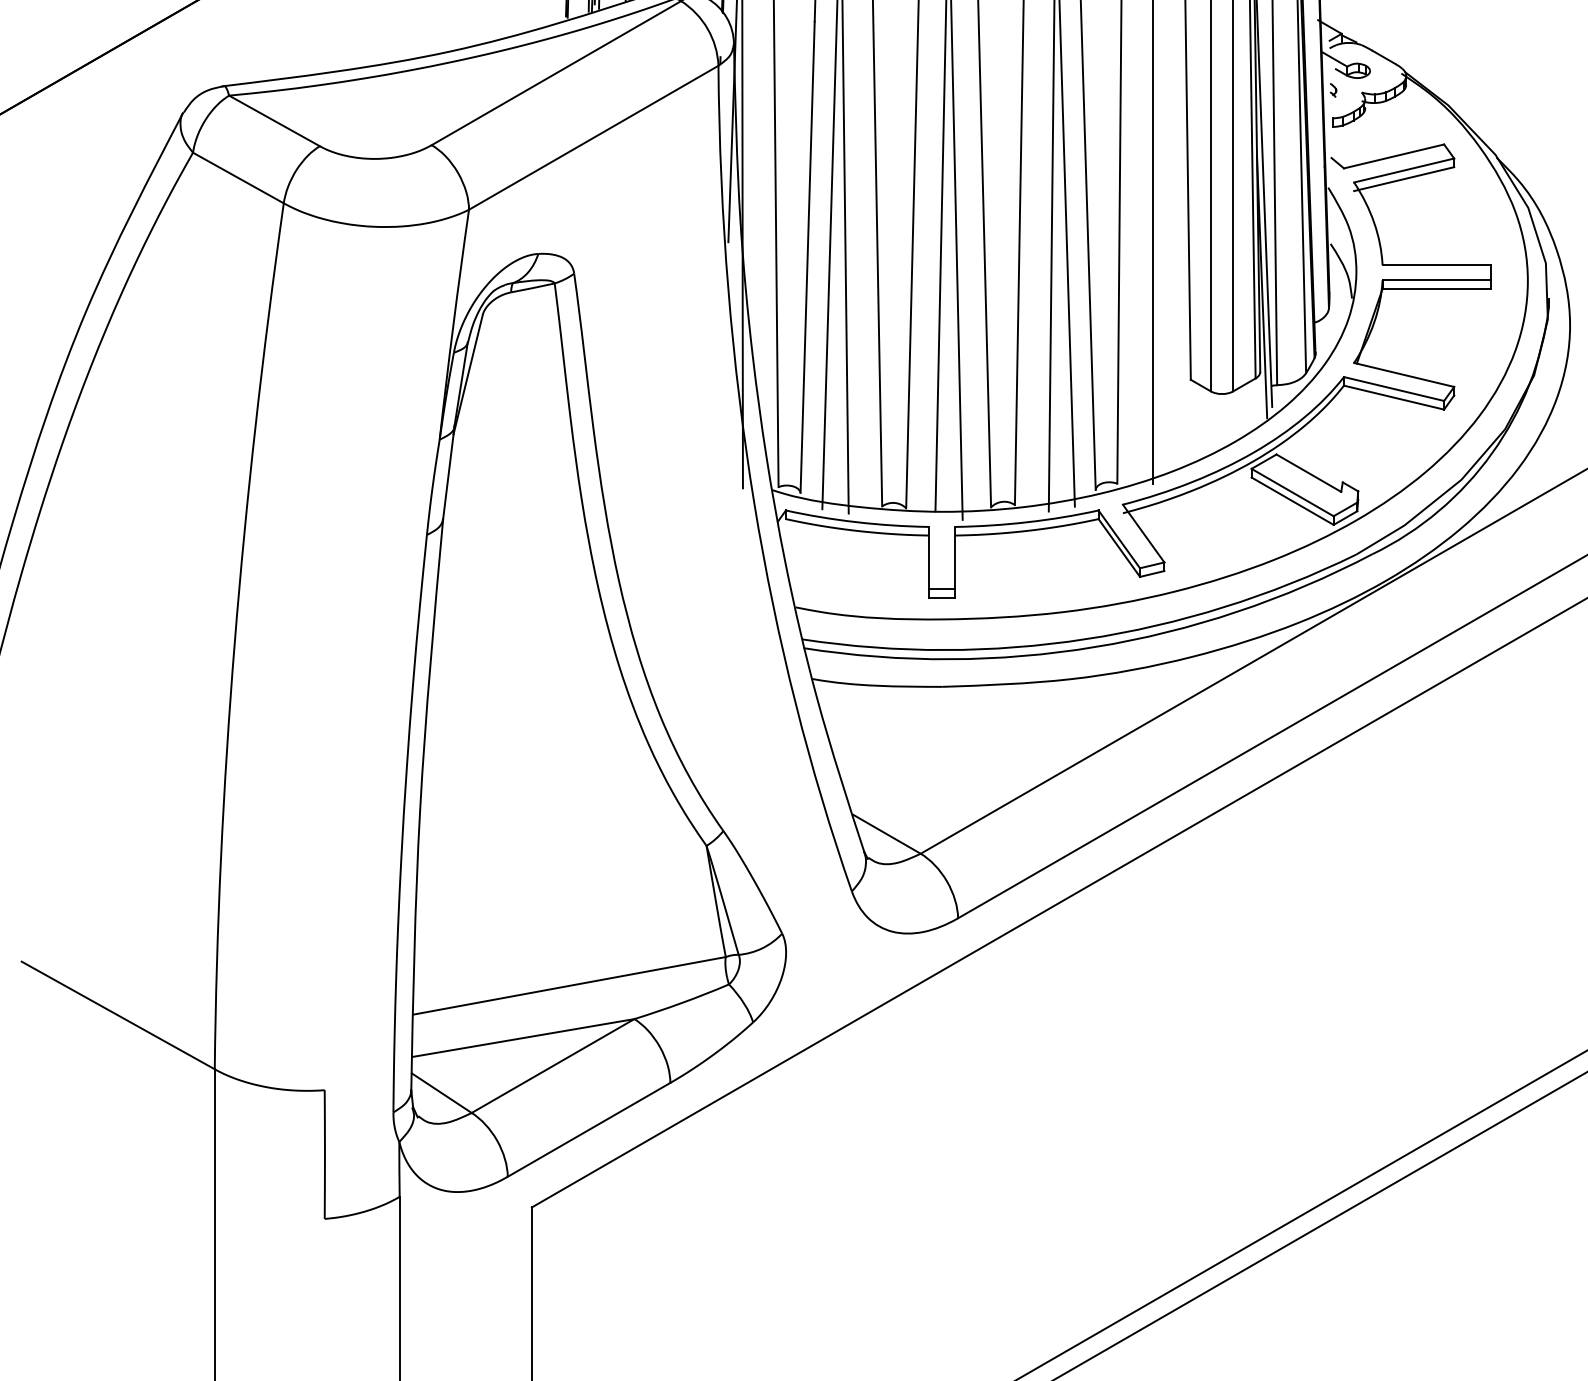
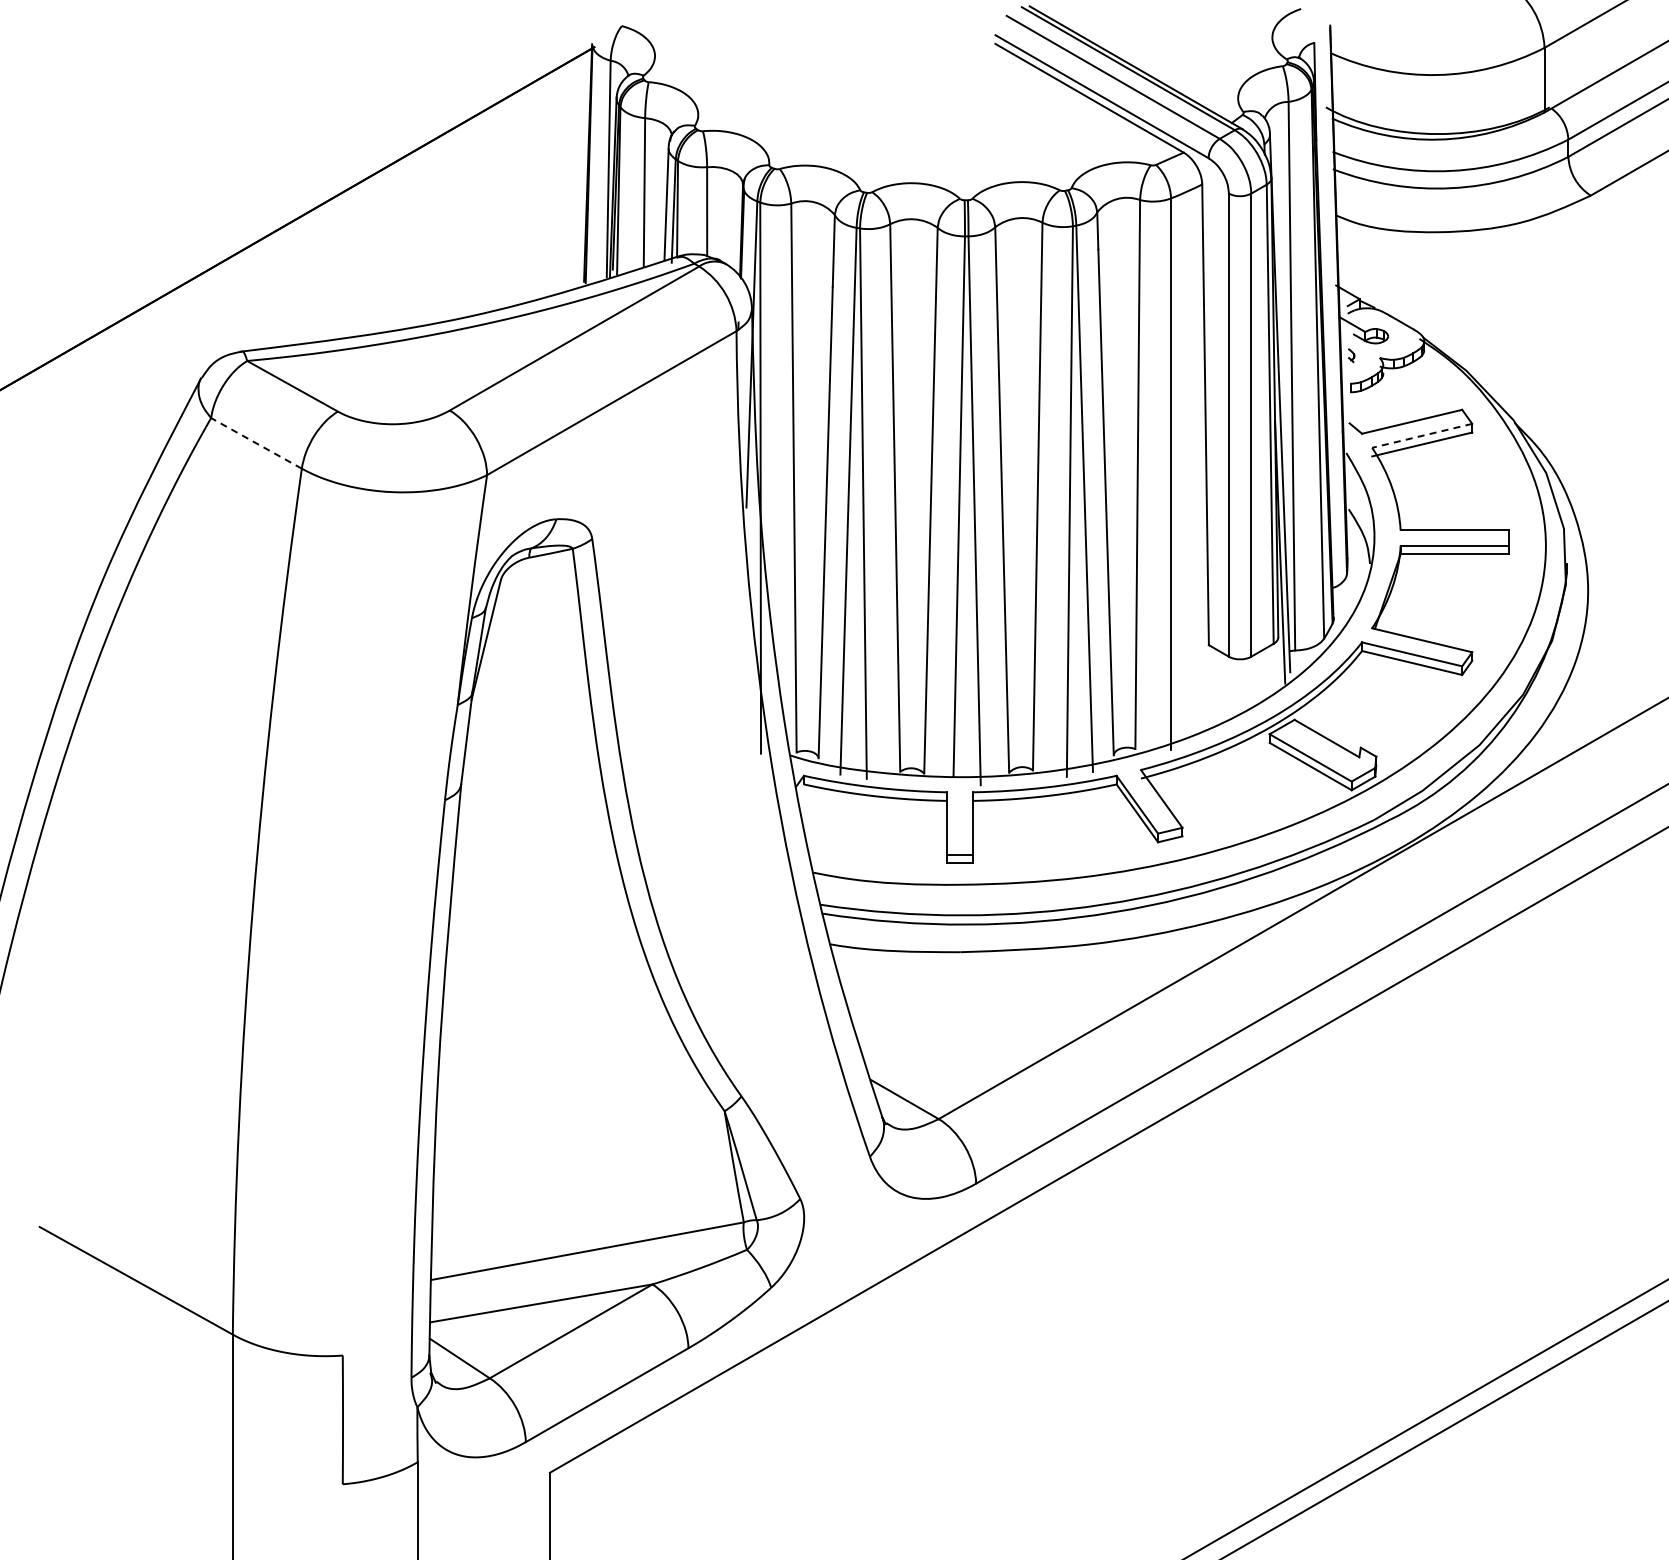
line: (1403, 170) -> (1421, 435), solid -> dashed
line: (238, 178) -> (256, 443), solid -> dashed

